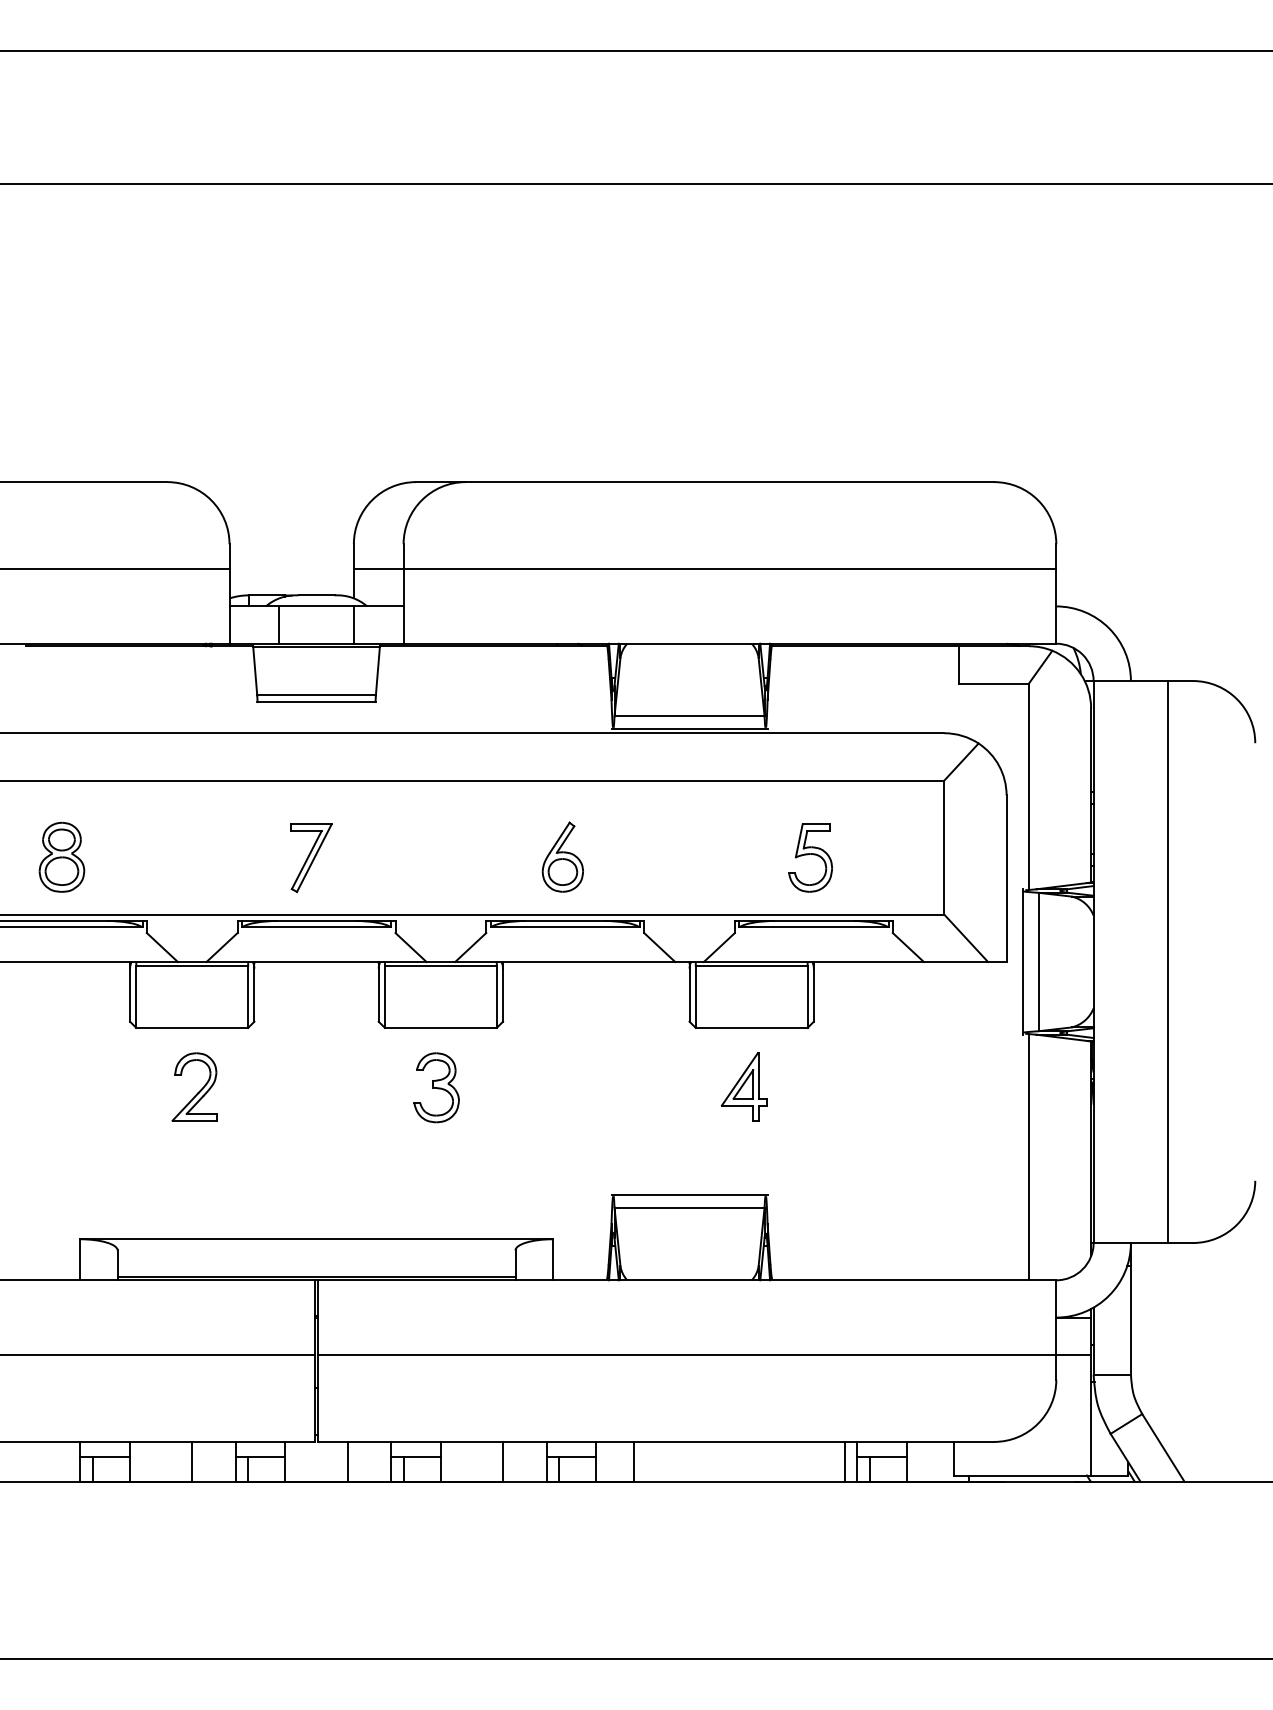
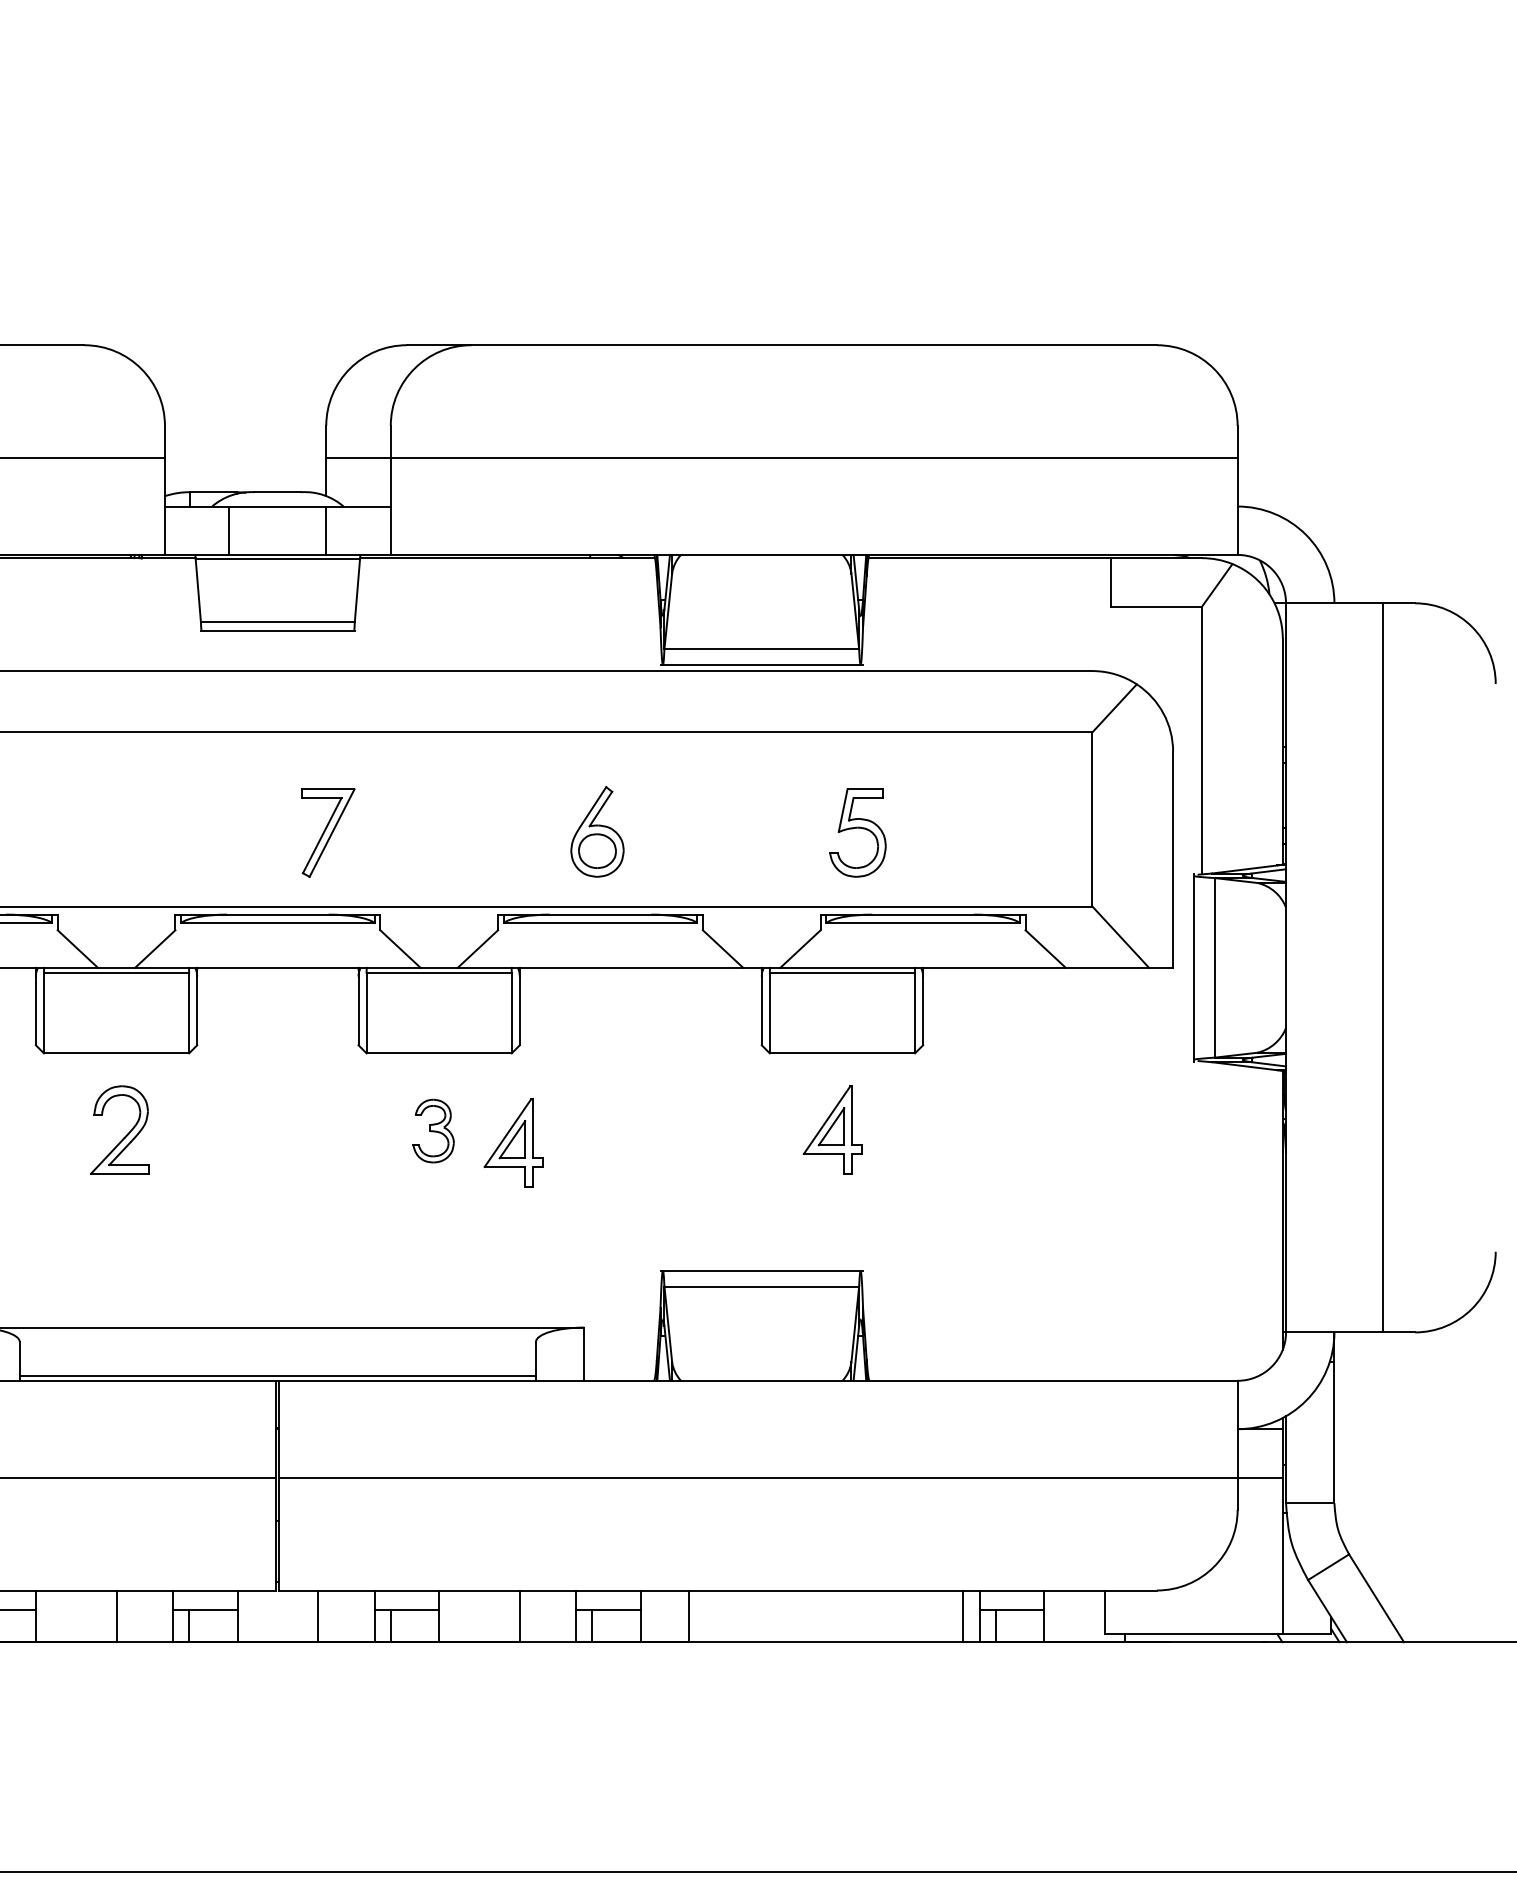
part: (311, 857) -> (328, 832), moved
part: (810, 857) -> (857, 832), moved
part: (436, 1087) -> (433, 1130), size x0.7
part: (497, 1096) -> (512, 1142), added
line: (1028, 1157) -> (1201, 1221), removed

